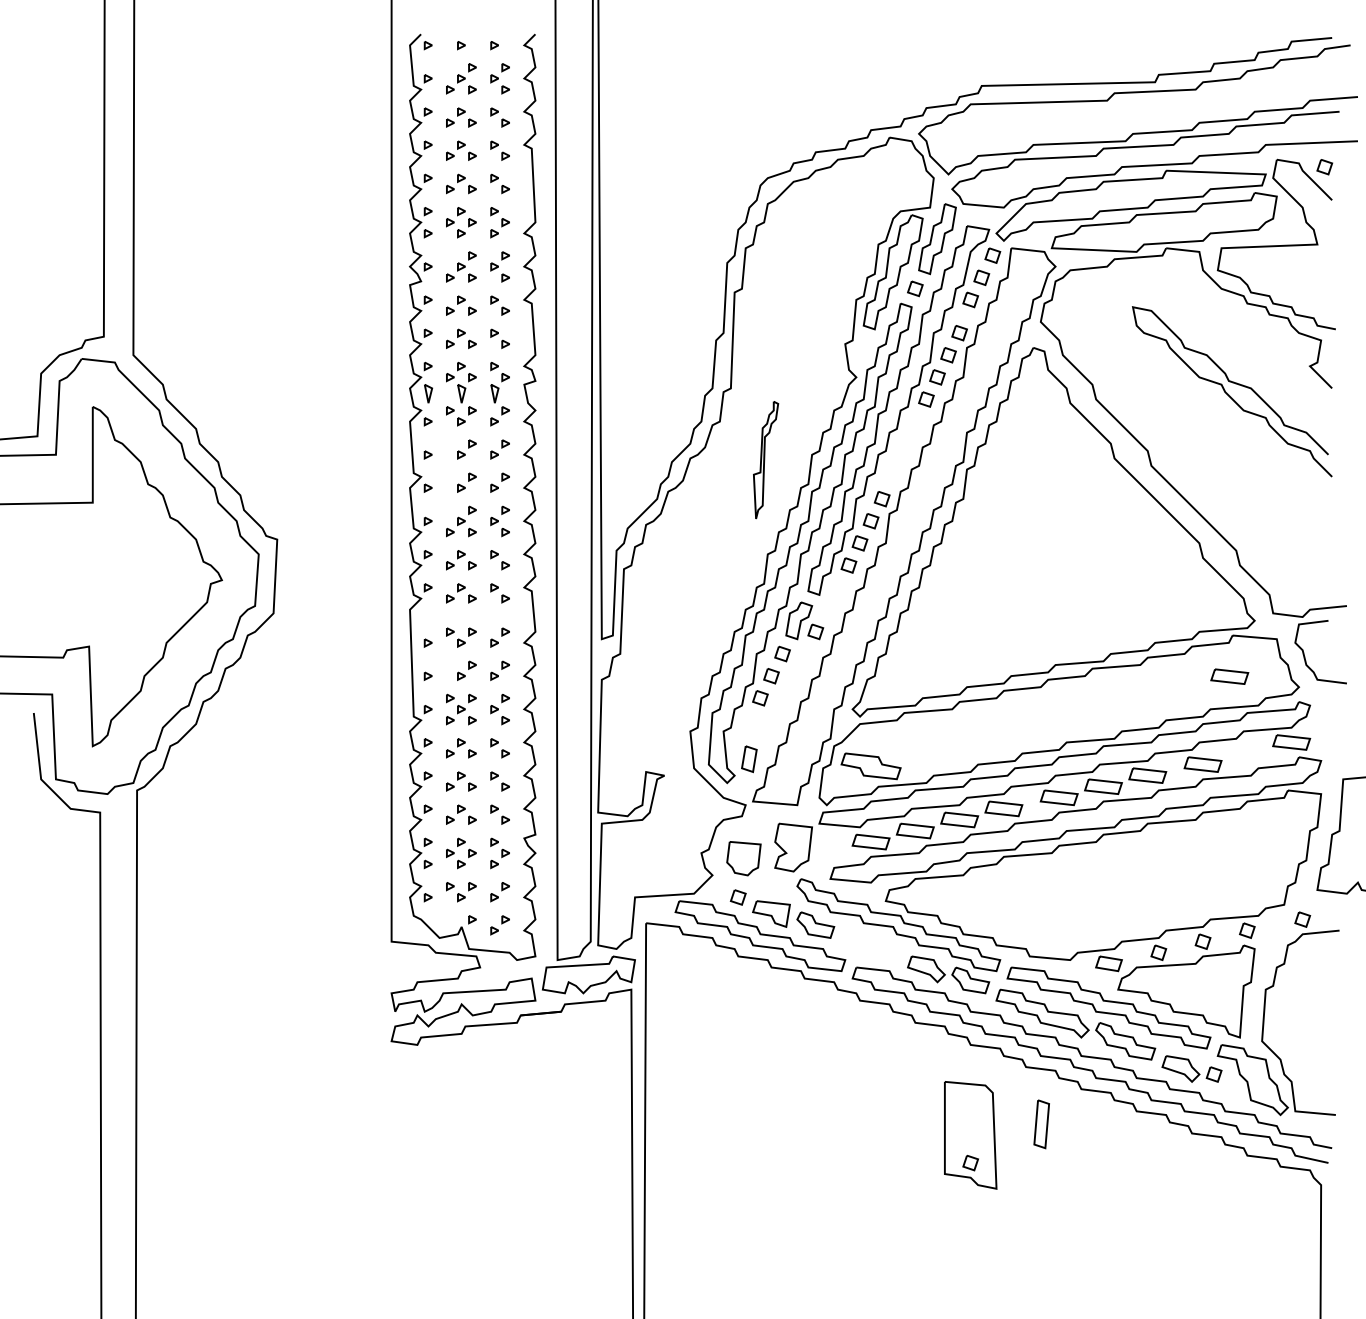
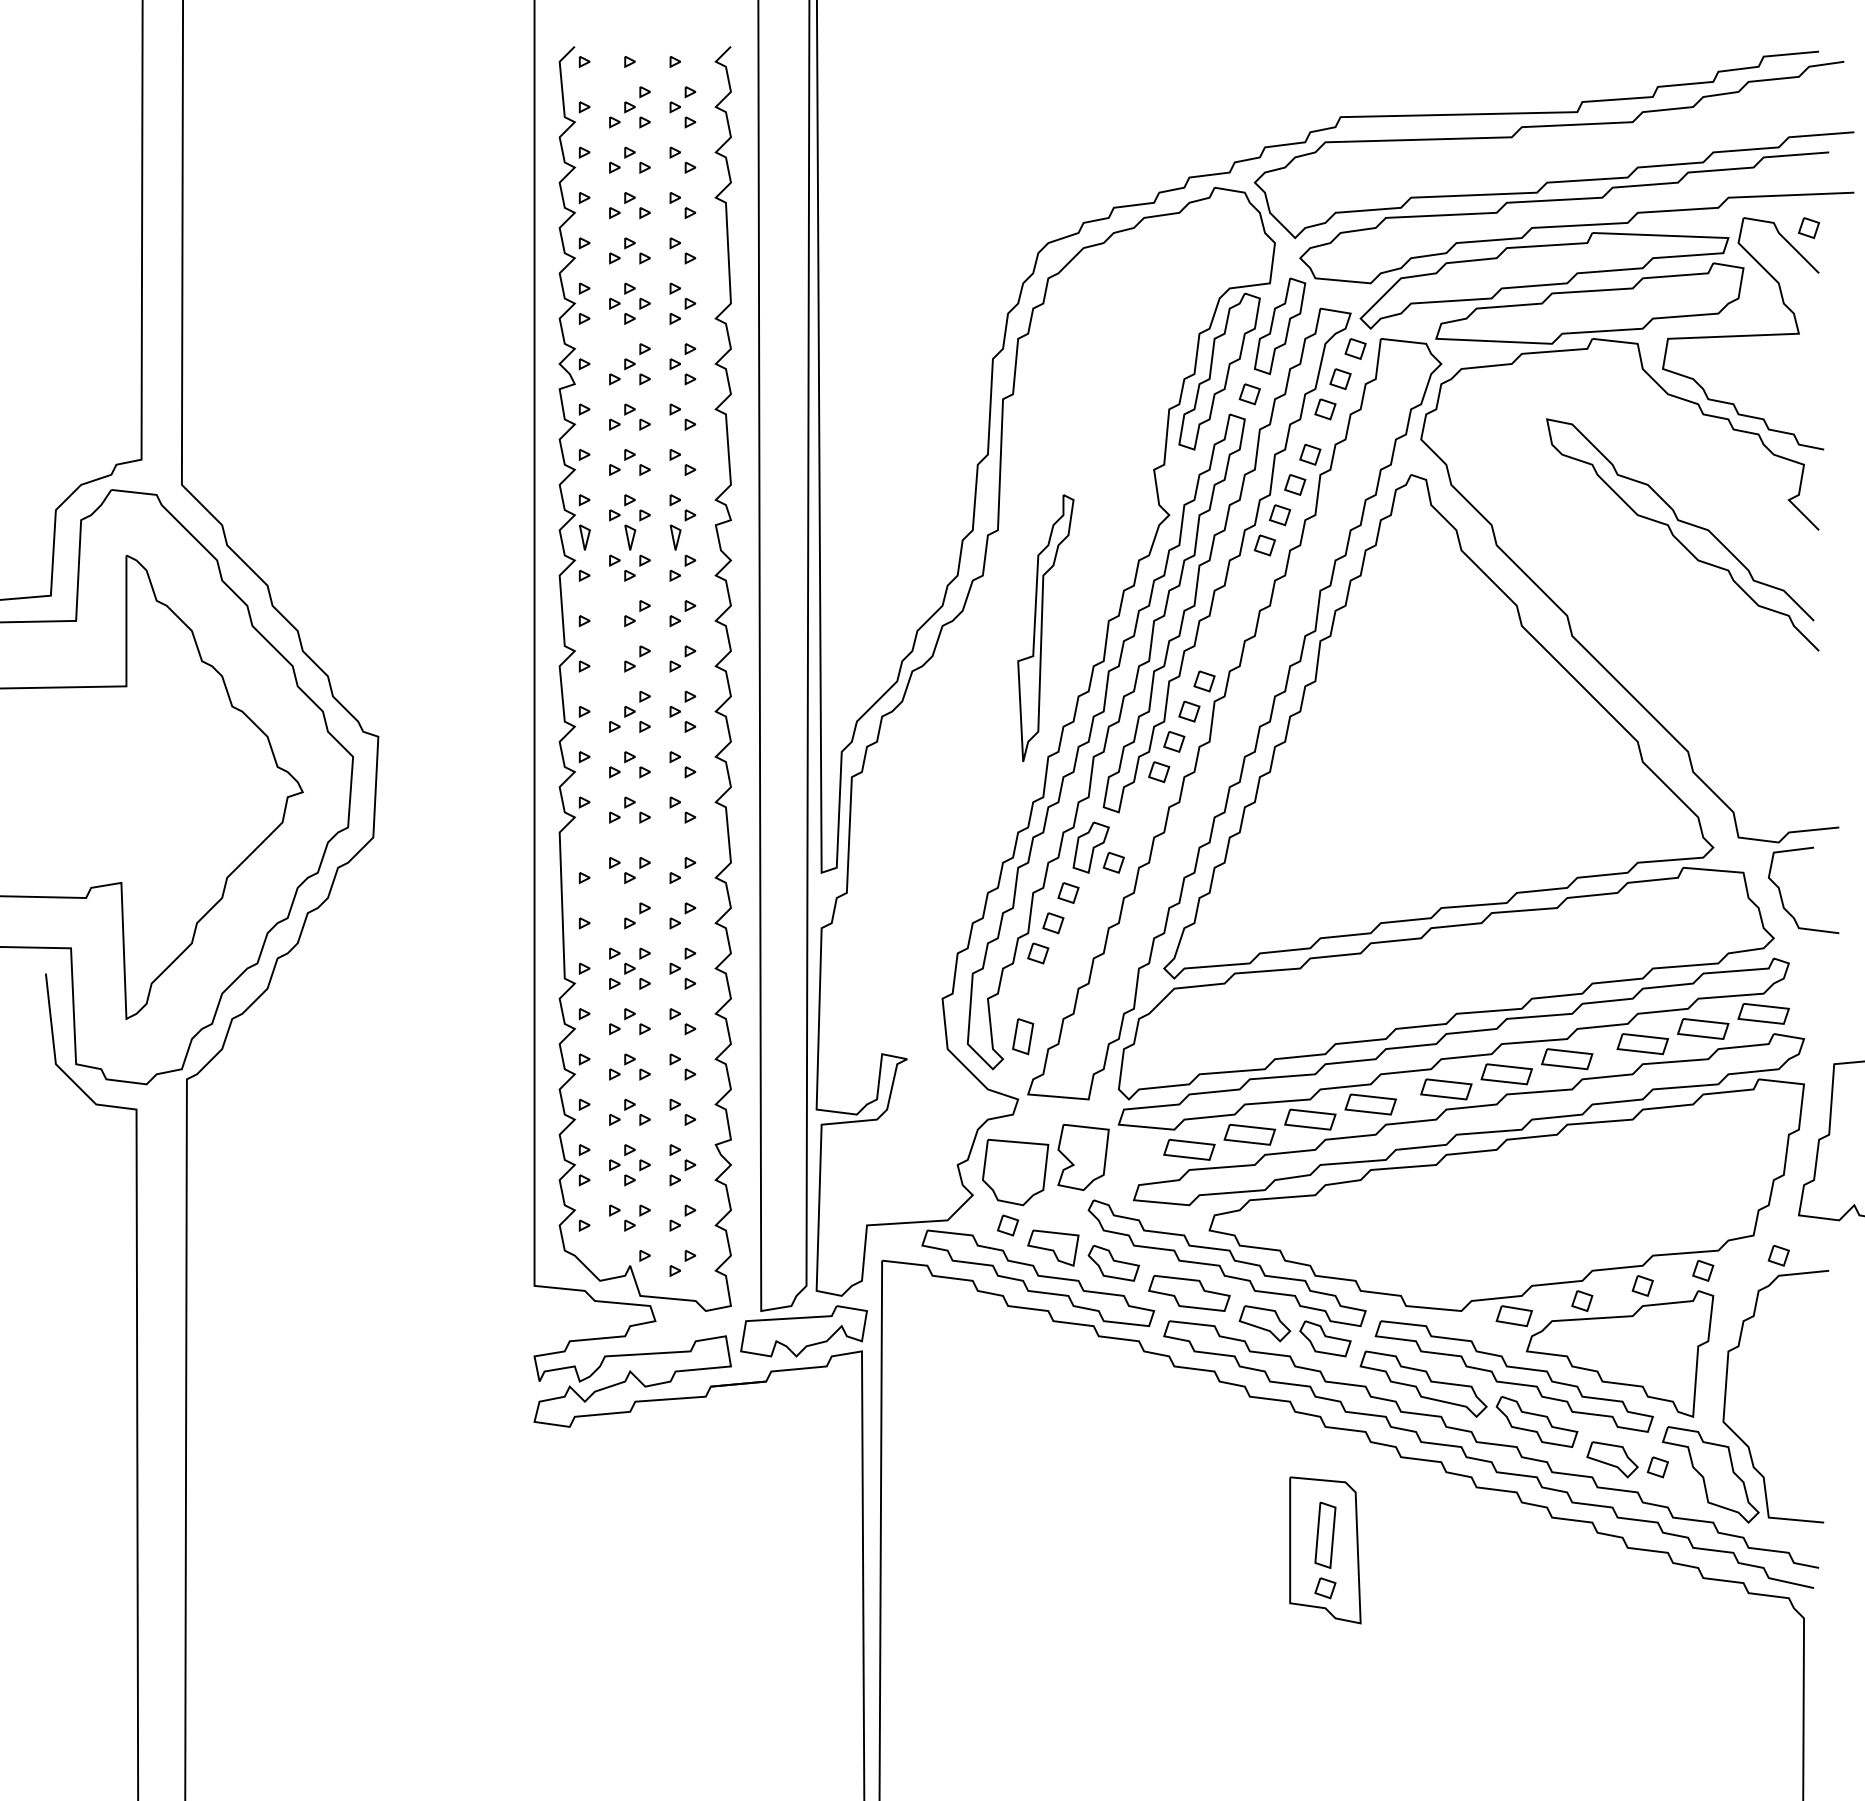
part: (765, 460) -> (1045, 628), size x1.67
part: (1229, 676) -> (1703, 1028), moved
part: (871, 766) -> (1189, 1293), moved
part: (743, 858) -> (1015, 1172), size x1.43
part: (1041, 1123) -> (1325, 1534), moved

